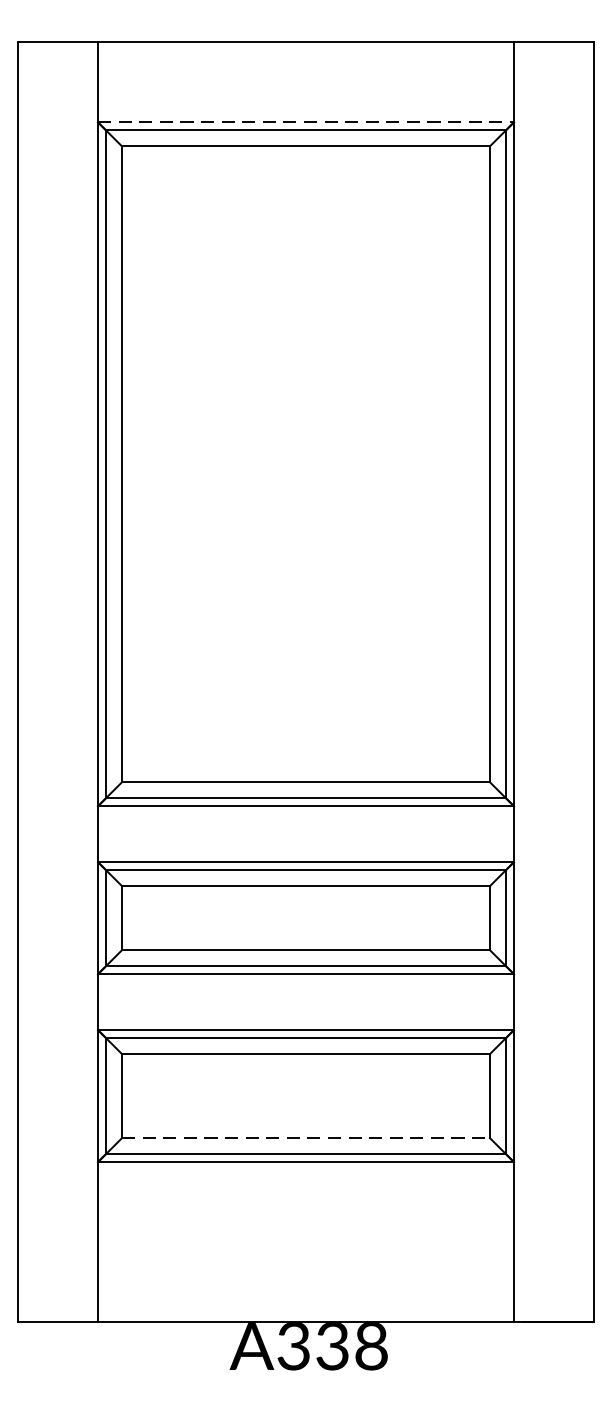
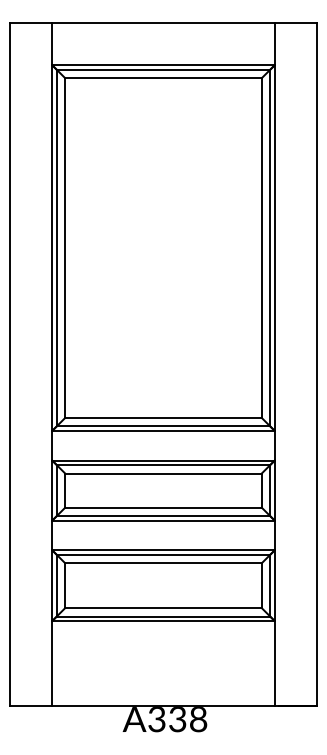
line: (306, 122) -> (163, 65), dashed -> solid
line: (306, 1138) -> (163, 608), dashed -> solid

